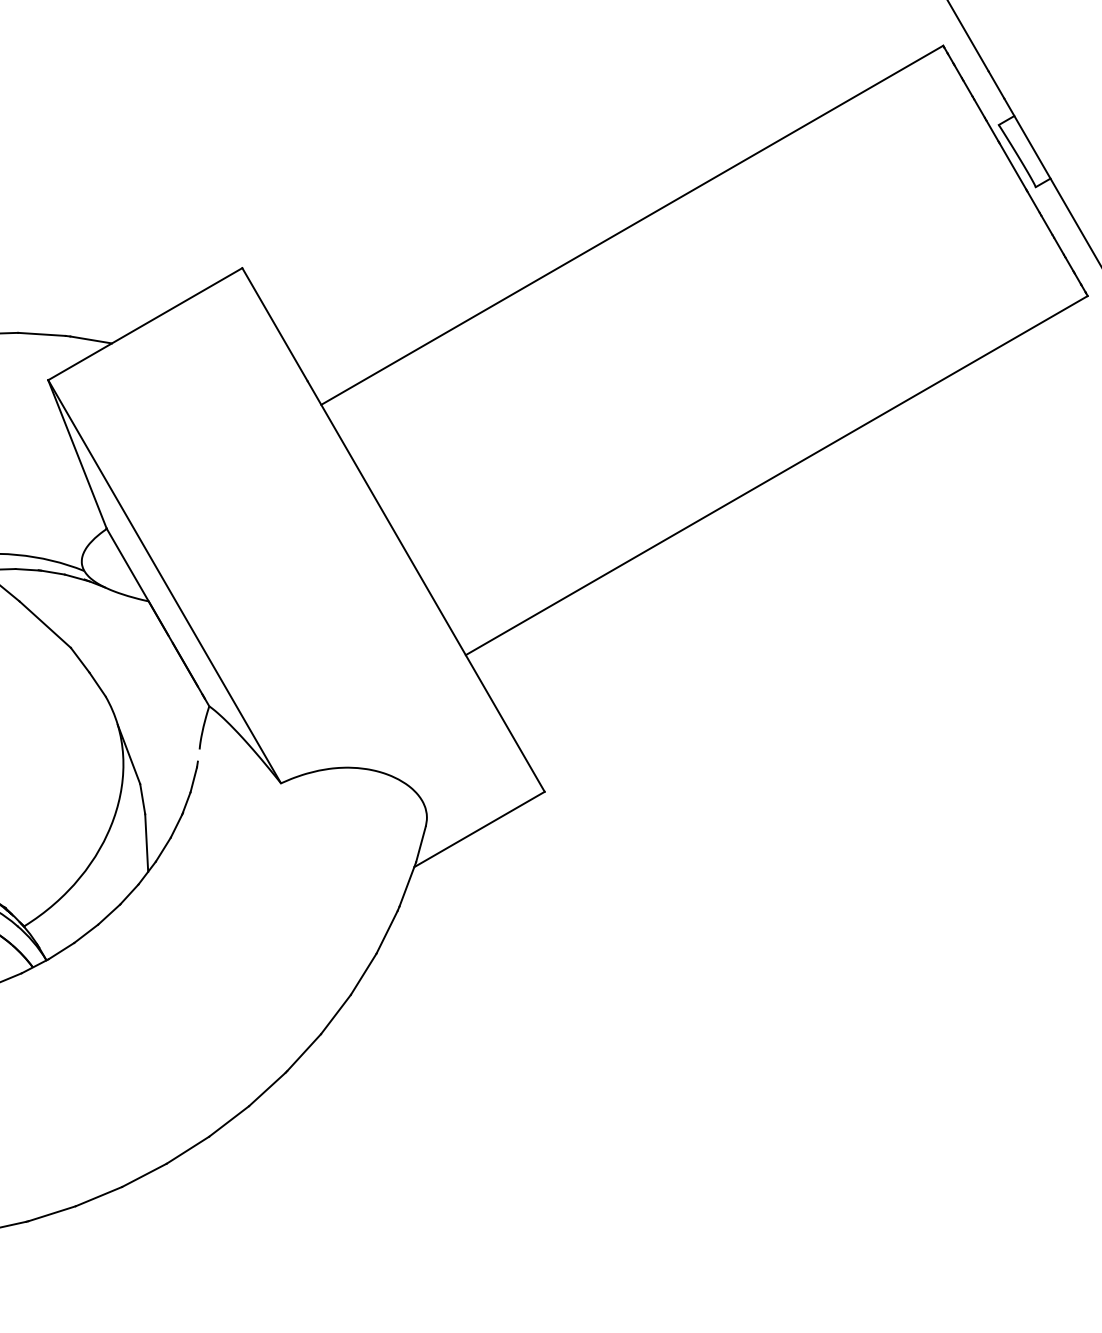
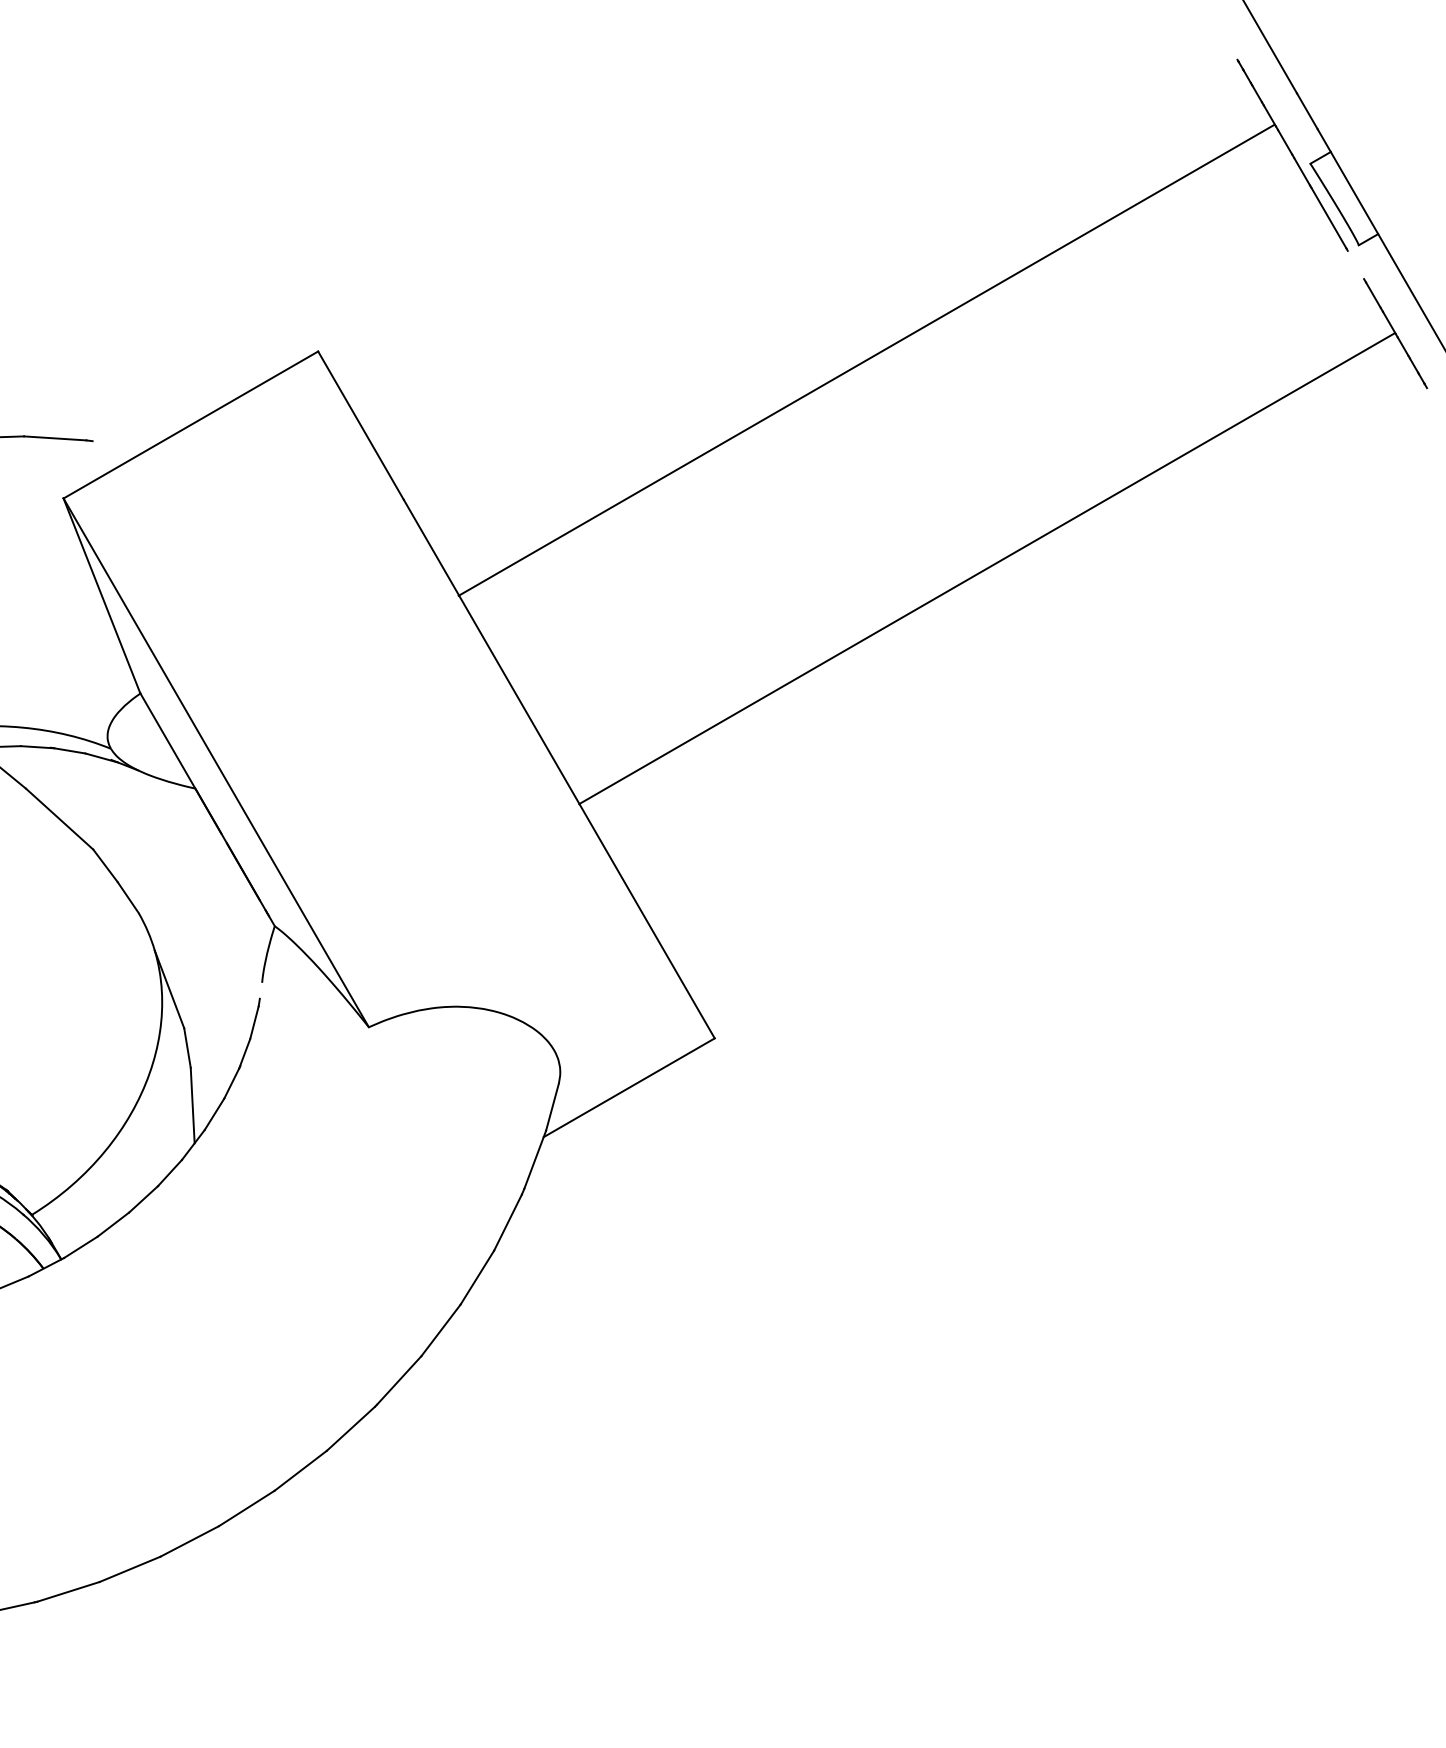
line: (1033, 201) -> (1355, 264), removed
line: (632, 224) -> (866, 359), moved
line: (90, 339) -> (119, 445), removed
line: (777, 475) -> (987, 568), moved

